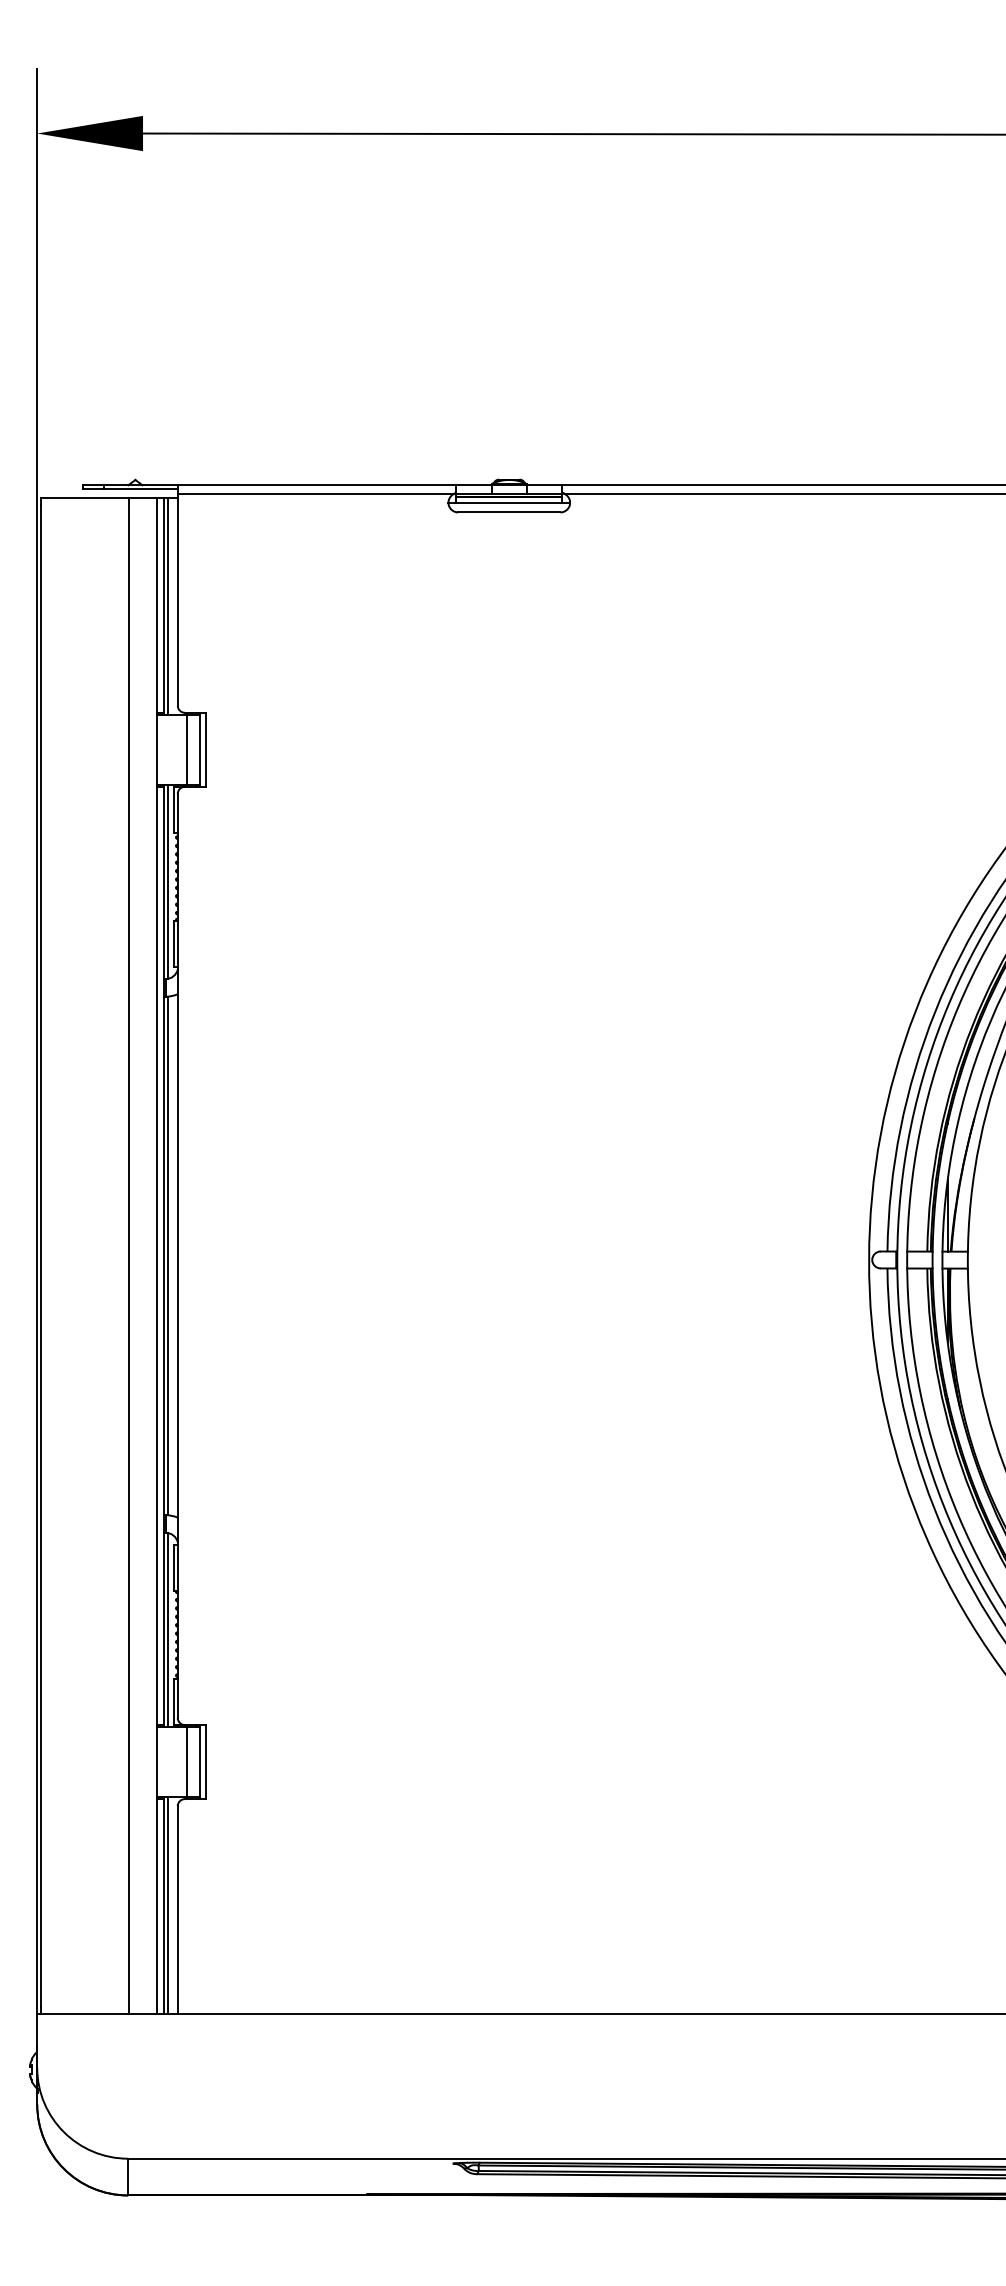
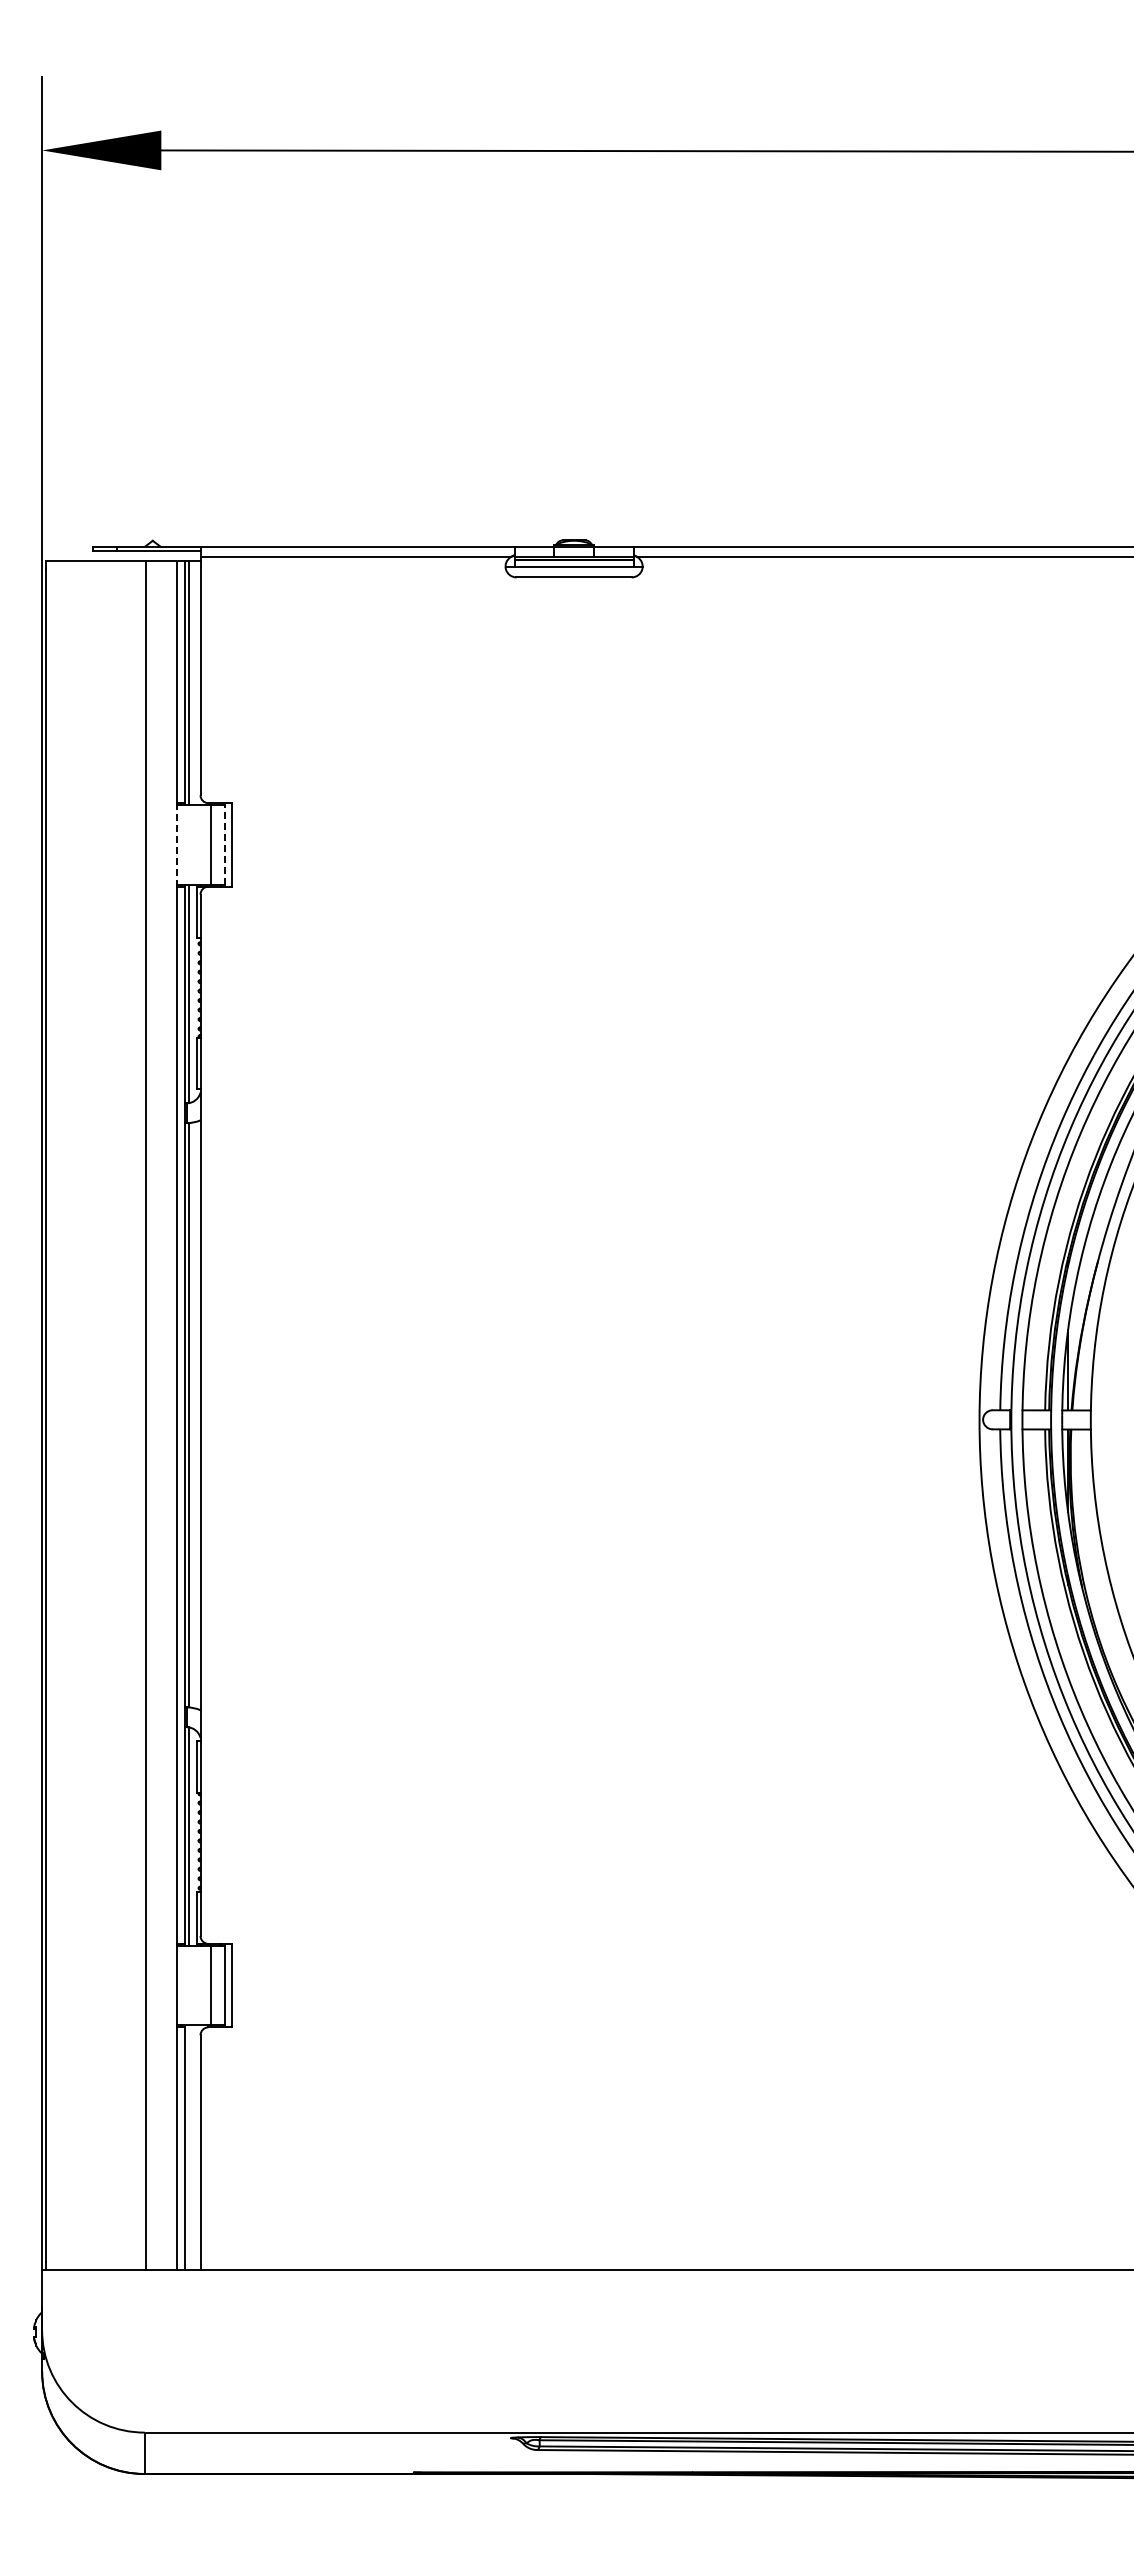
line: (157, 749) -> (177, 844), solid -> dashed
line: (199, 749) -> (225, 844), solid -> dashed
line: (168, 1905) -> (189, 2147), removed

